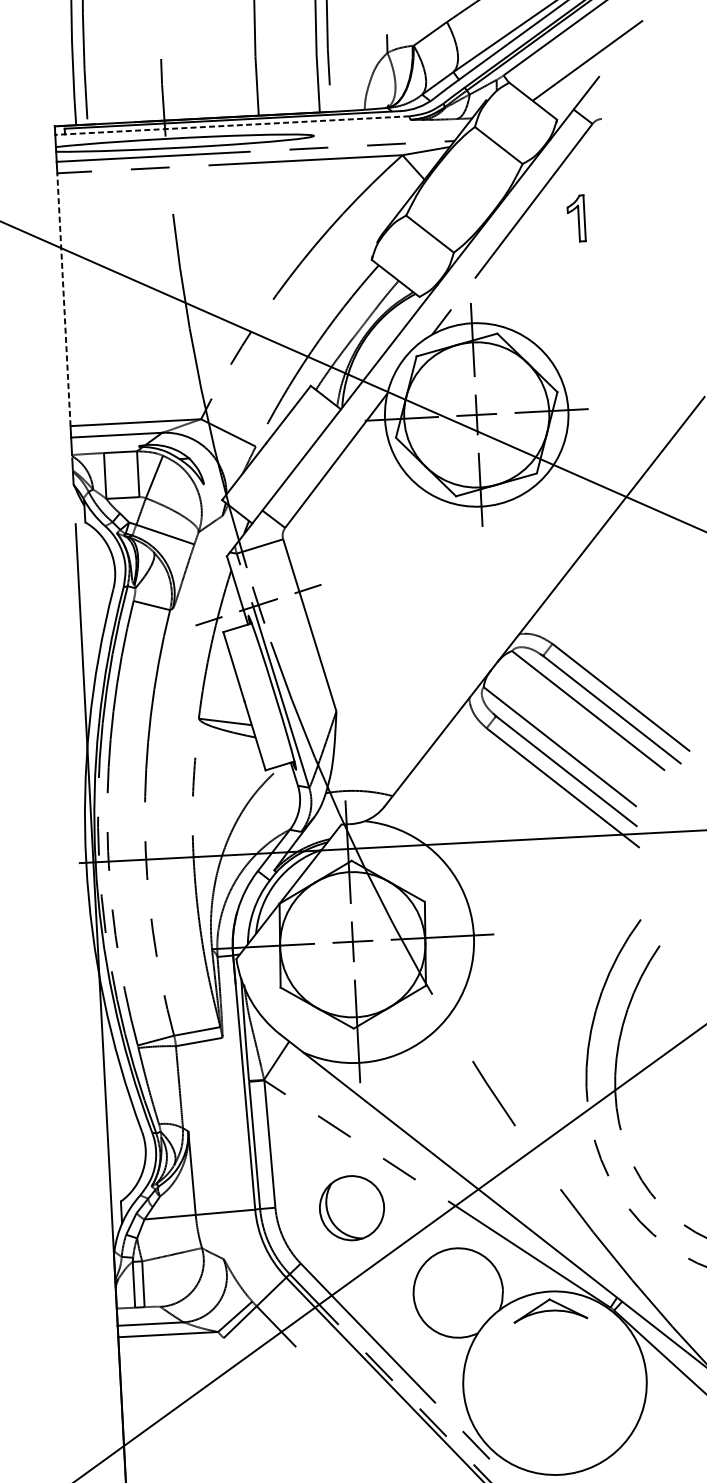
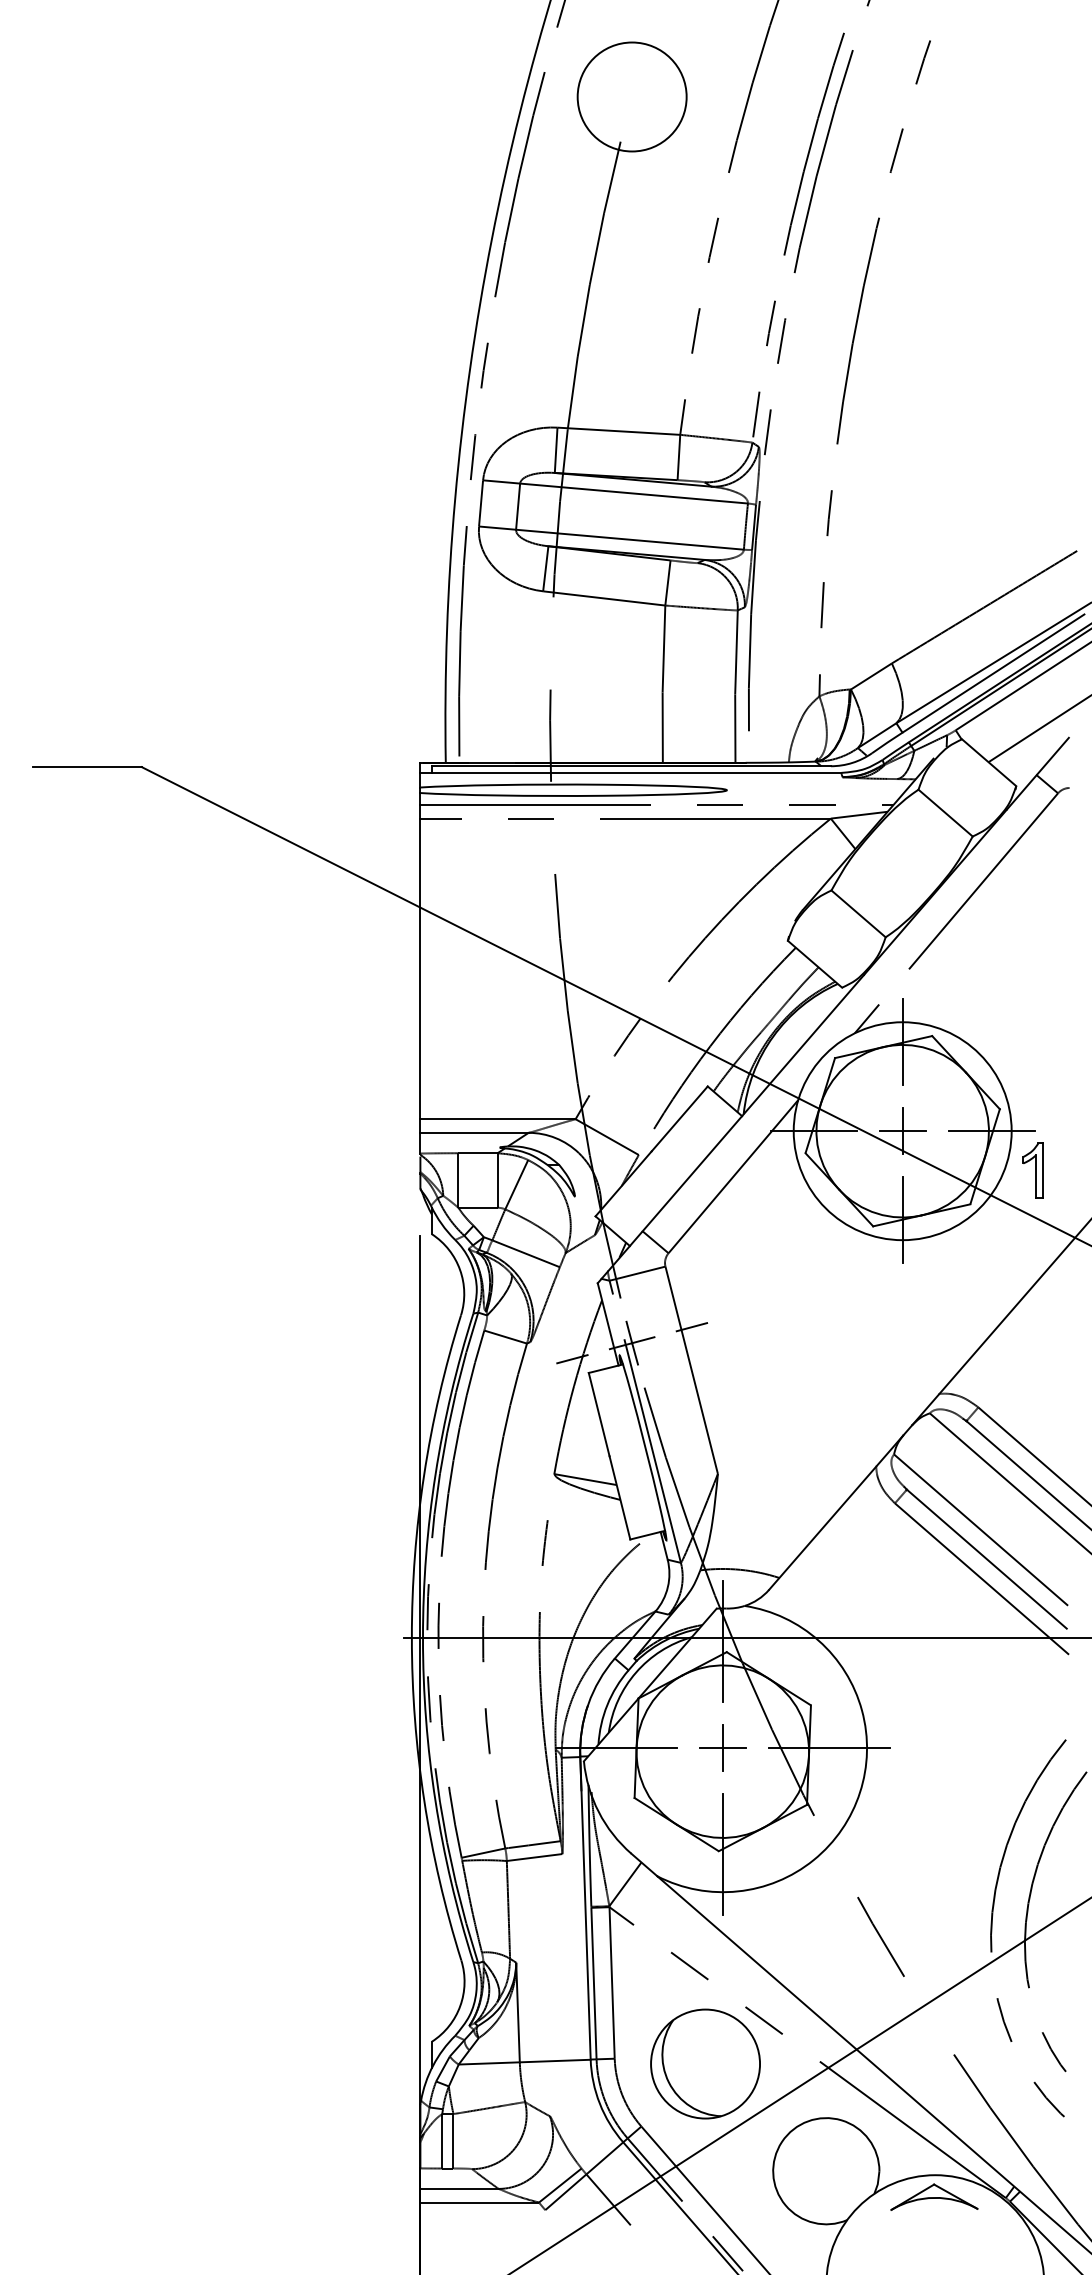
line: (231, 125) -> (630, 772), dashed -> solid
part: (575, 218) -> (1032, 1170), moved
line: (64, 299) -> (420, 968), dashed -> solid
part: (351, 1207) -> (705, 2063), size x1.43

